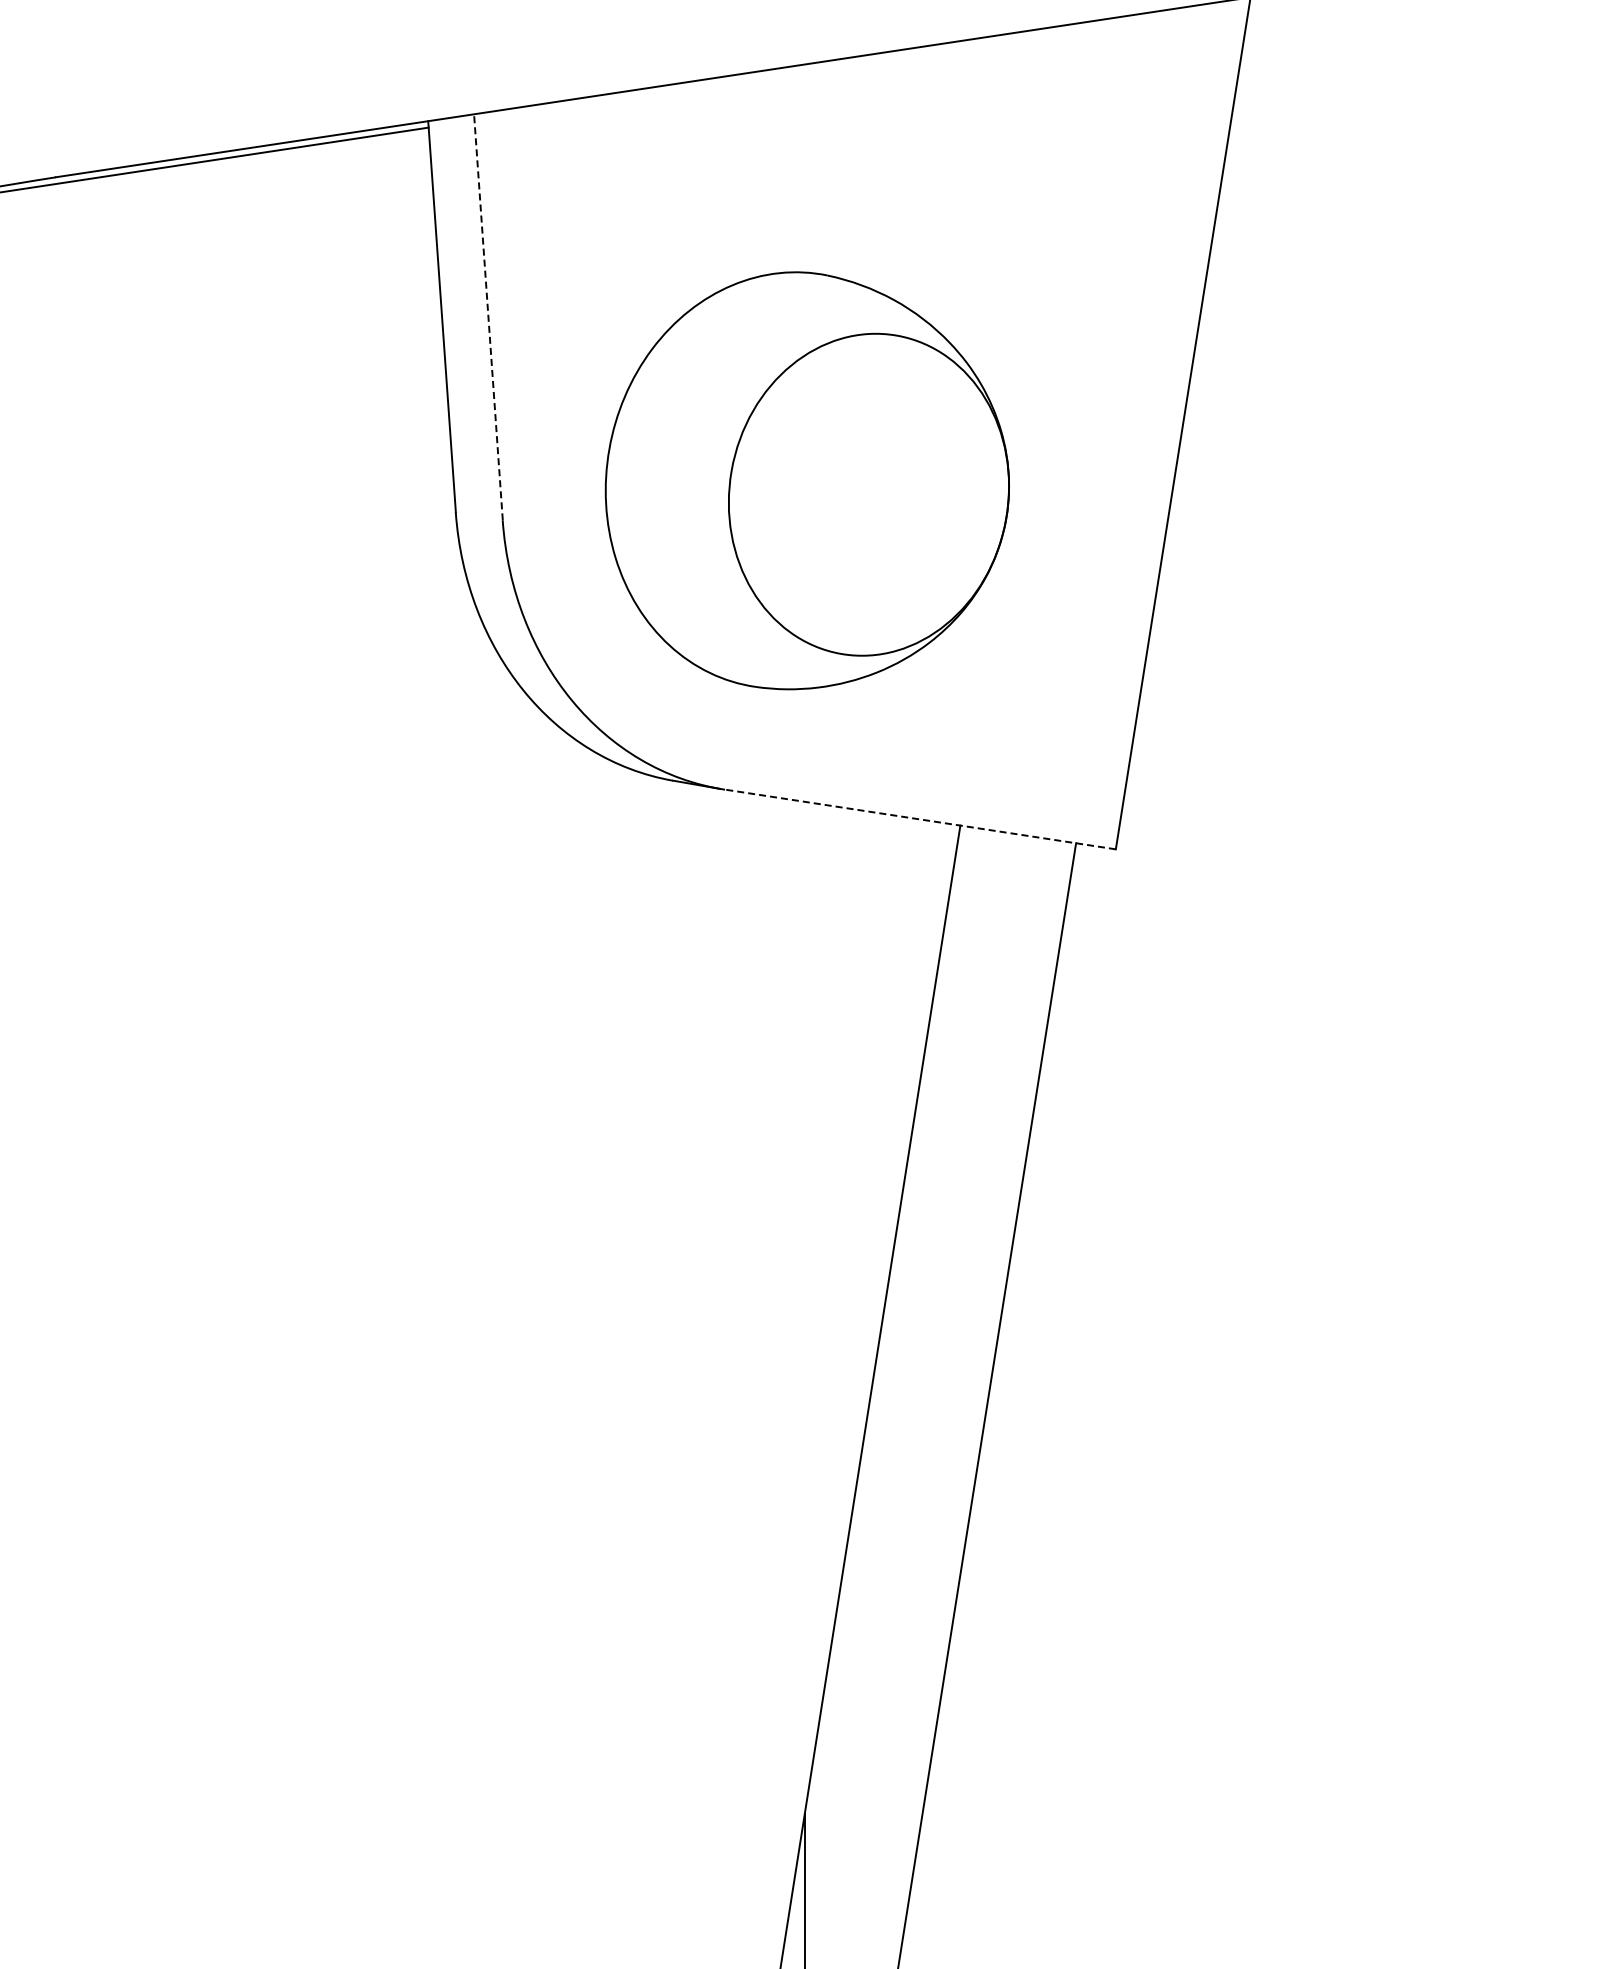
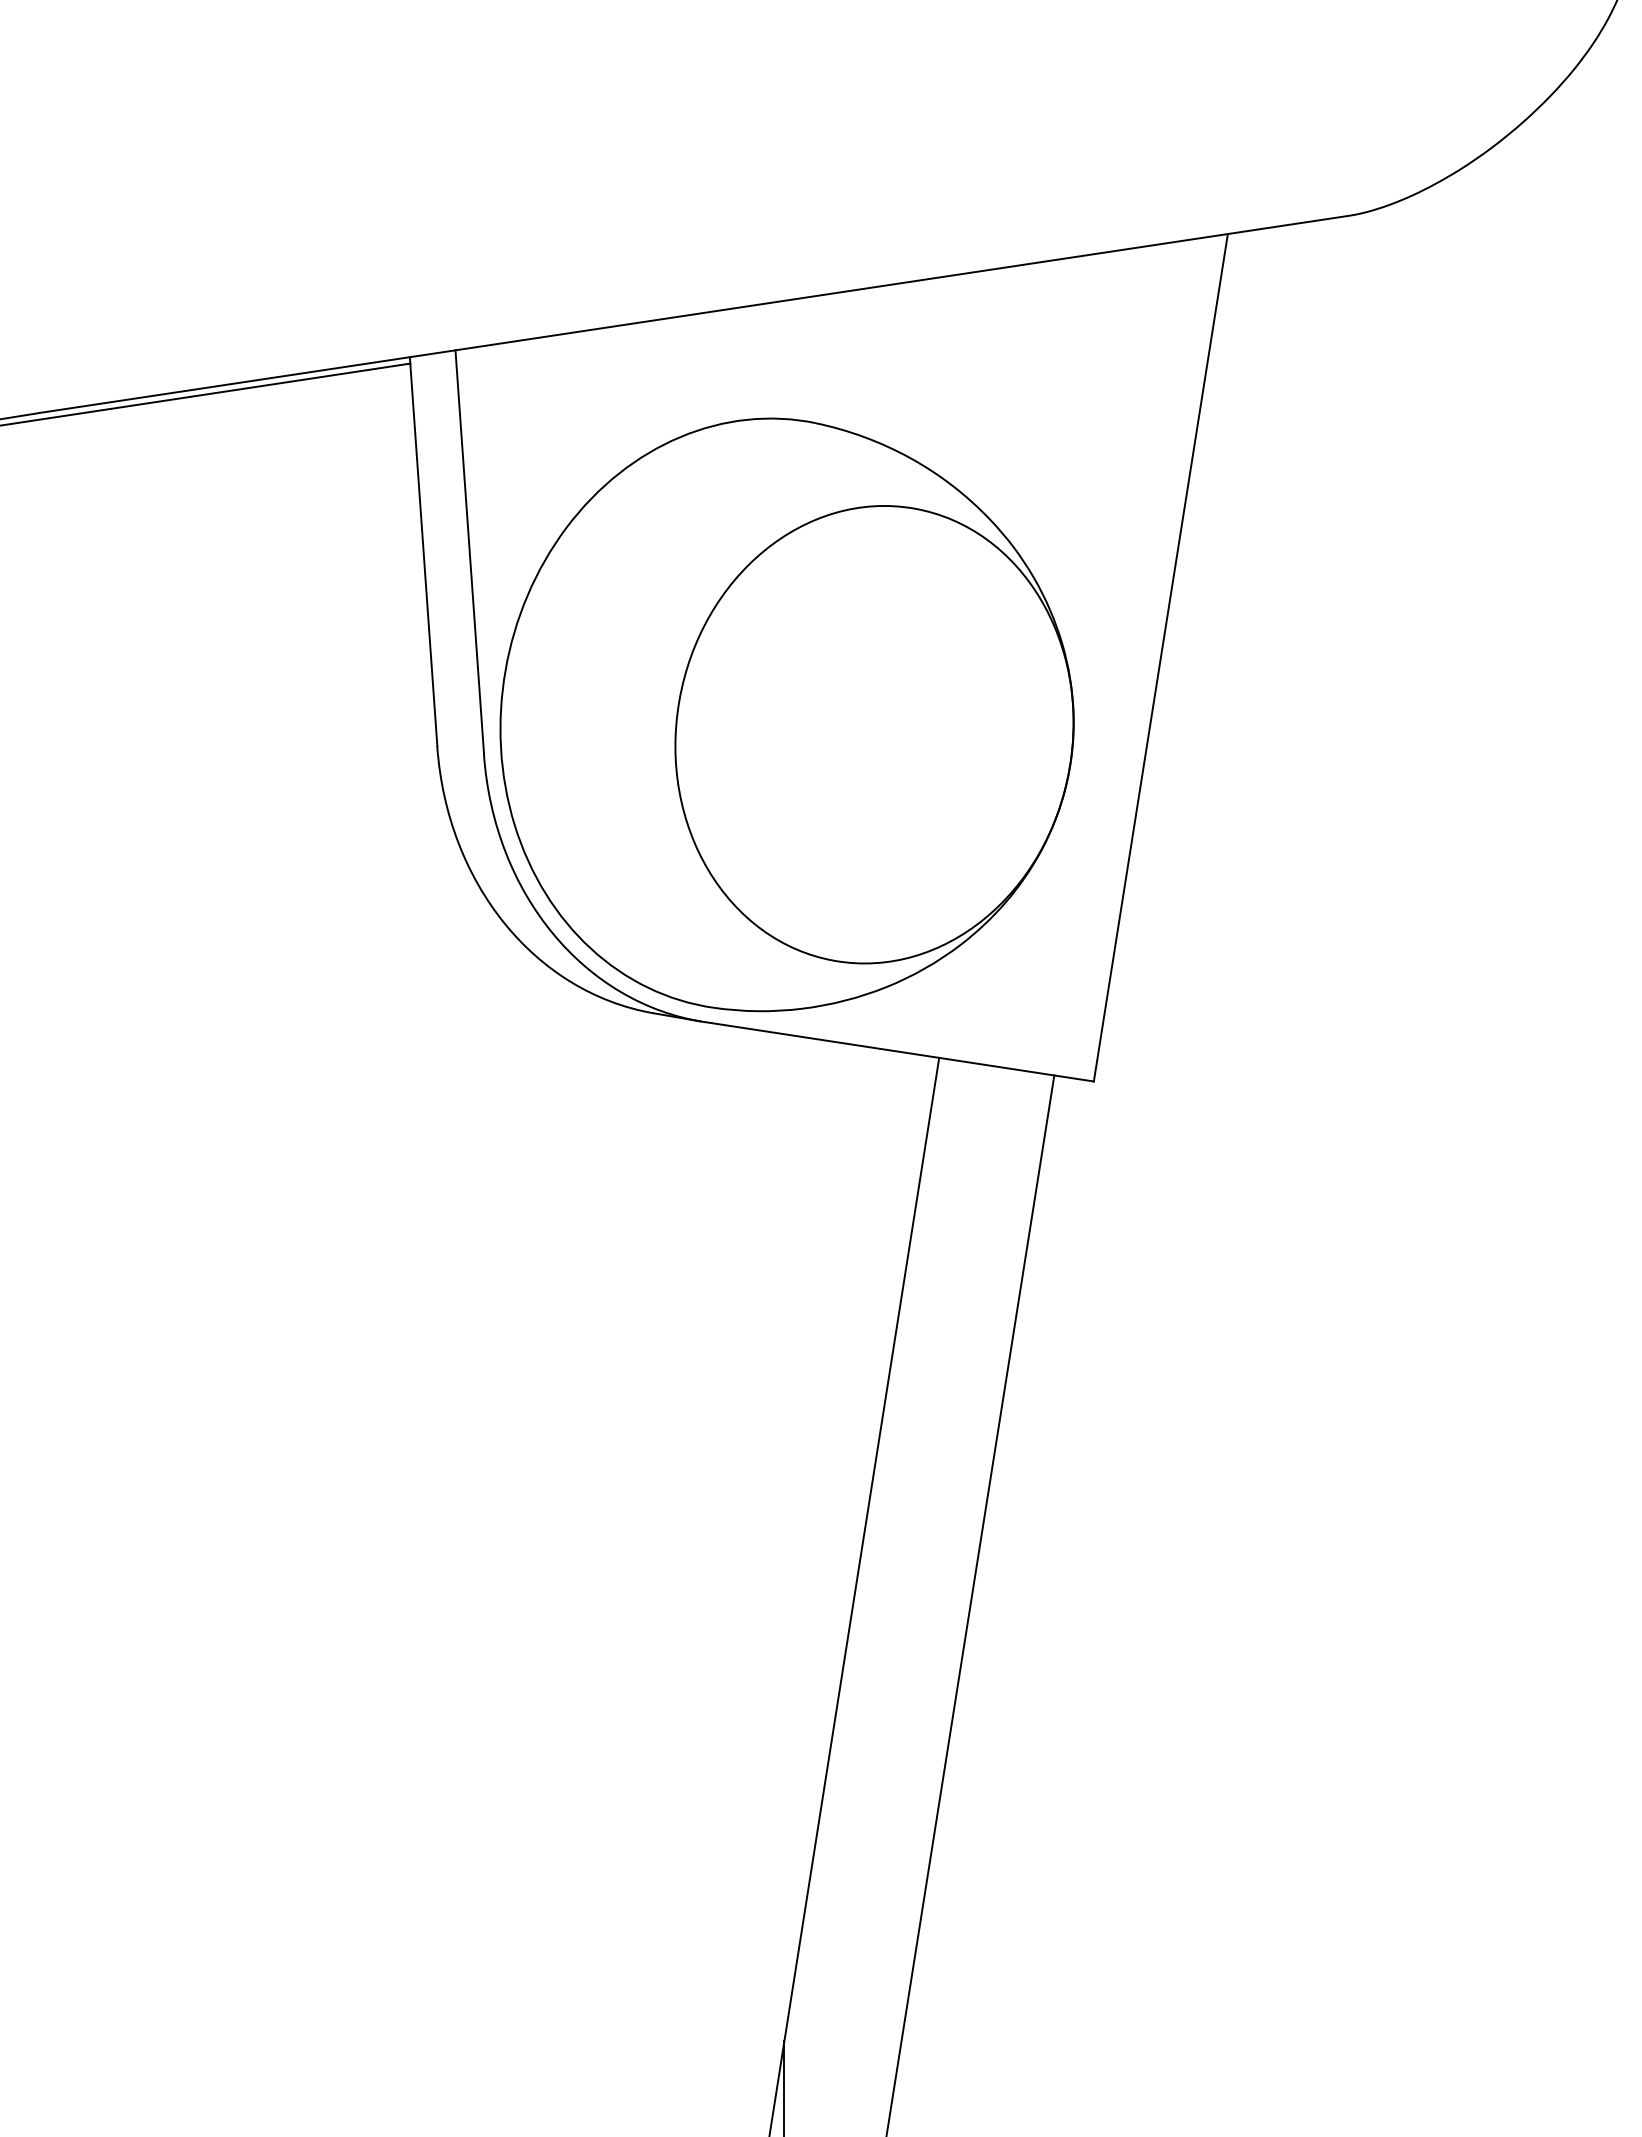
line: (488, 316) -> (469, 551), dashed -> solid
part: (806, 480) -> (786, 714), size x1.43
line: (920, 819) -> (899, 1051), dashed -> solid

